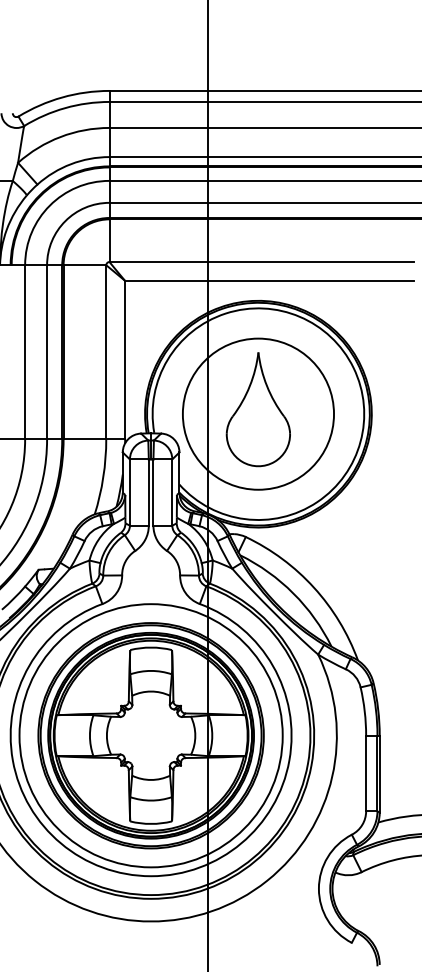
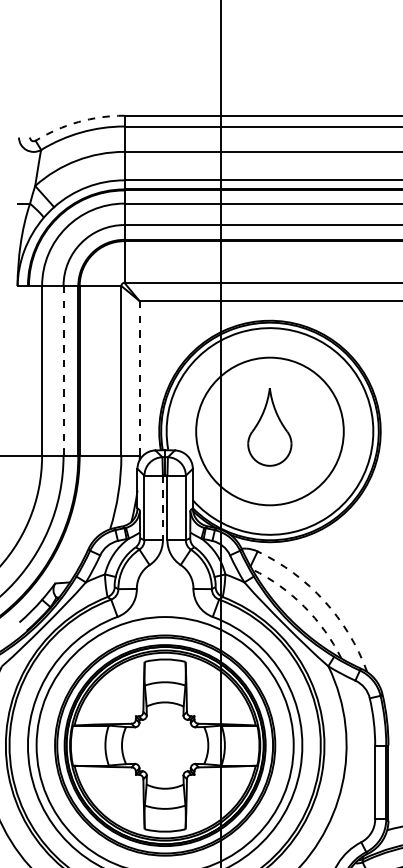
arc: (62, 97) -> (78, 122), solid -> dashed
line: (47, 352) -> (63, 371), solid -> dashed
line: (125, 359) -> (140, 378), solid -> dashed
part: (257, 409) -> (269, 426), size x0.7
line: (148, 493) -> (162, 508), solid -> dashed
arc: (313, 587) -> (323, 600), solid -> dashed
arc: (293, 593) -> (304, 606), solid -> dashed

